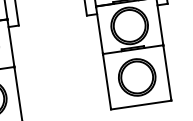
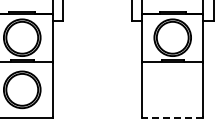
part: (136, 77) -> (172, 89), removed
line: (140, 104) -> (172, 117), solid -> dashed

